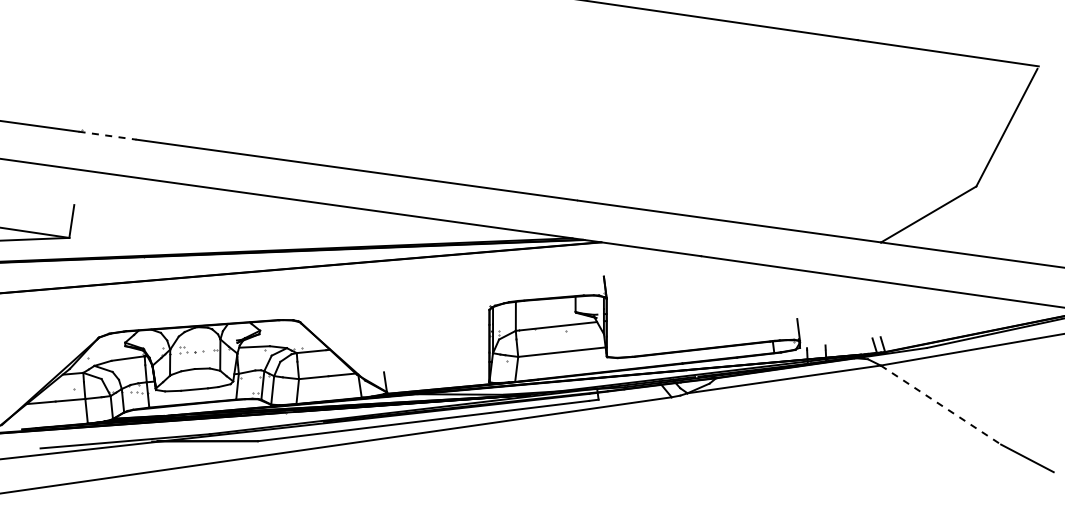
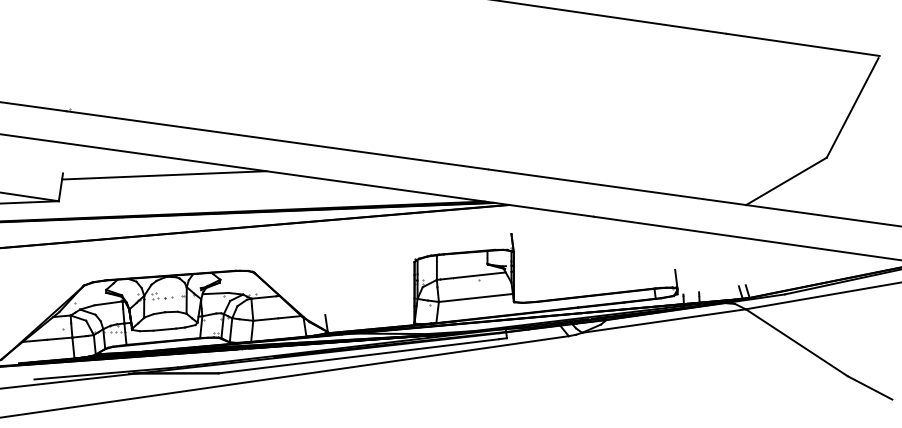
line: (108, 135) -> (91, 114), dashed -> solid
line: (193, 207) -> (163, 175), added
line: (940, 405) -> (796, 343), dashed -> solid

